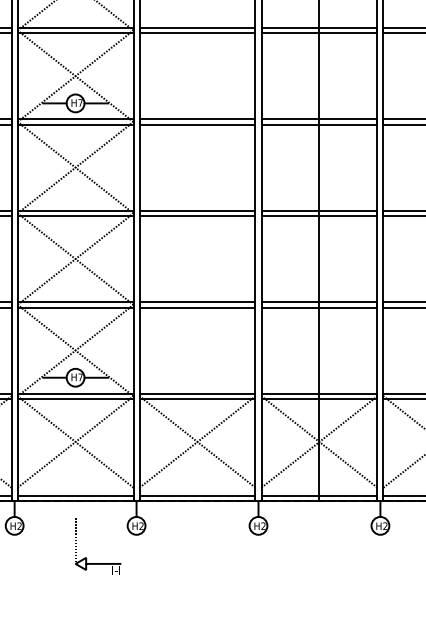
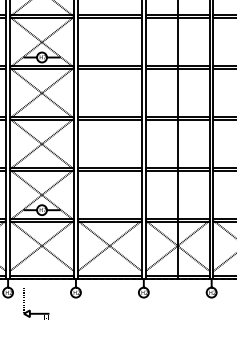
part: (98, 561) -> (36, 312), moved

